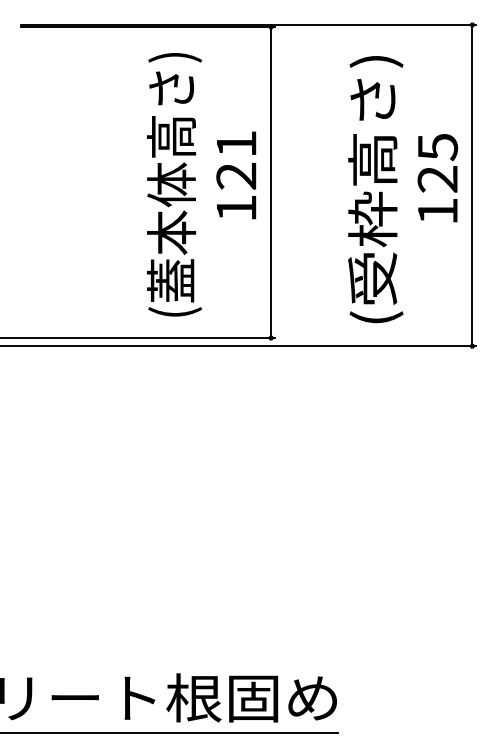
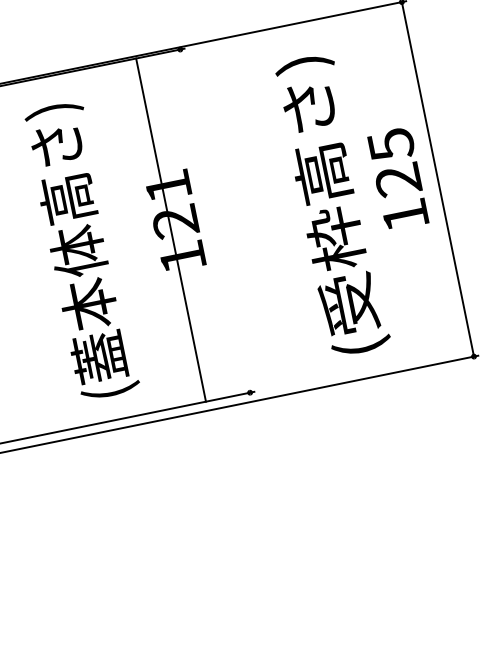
line: (271, 182) -> (171, 230), moved
text: (174, 184) -> (81, 250), moved

